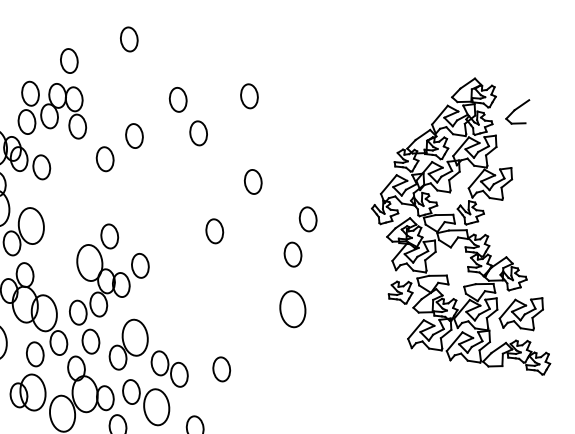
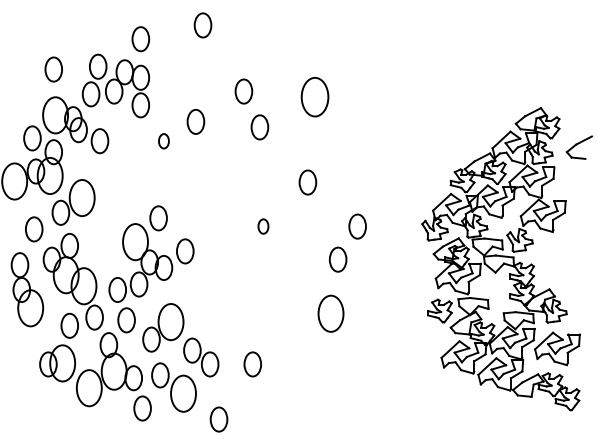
part: (248, 95) -> (314, 96), size x1.6
part: (104, 159) -> (163, 141), size x0.6
part: (214, 231) -> (263, 226), size x0.6

